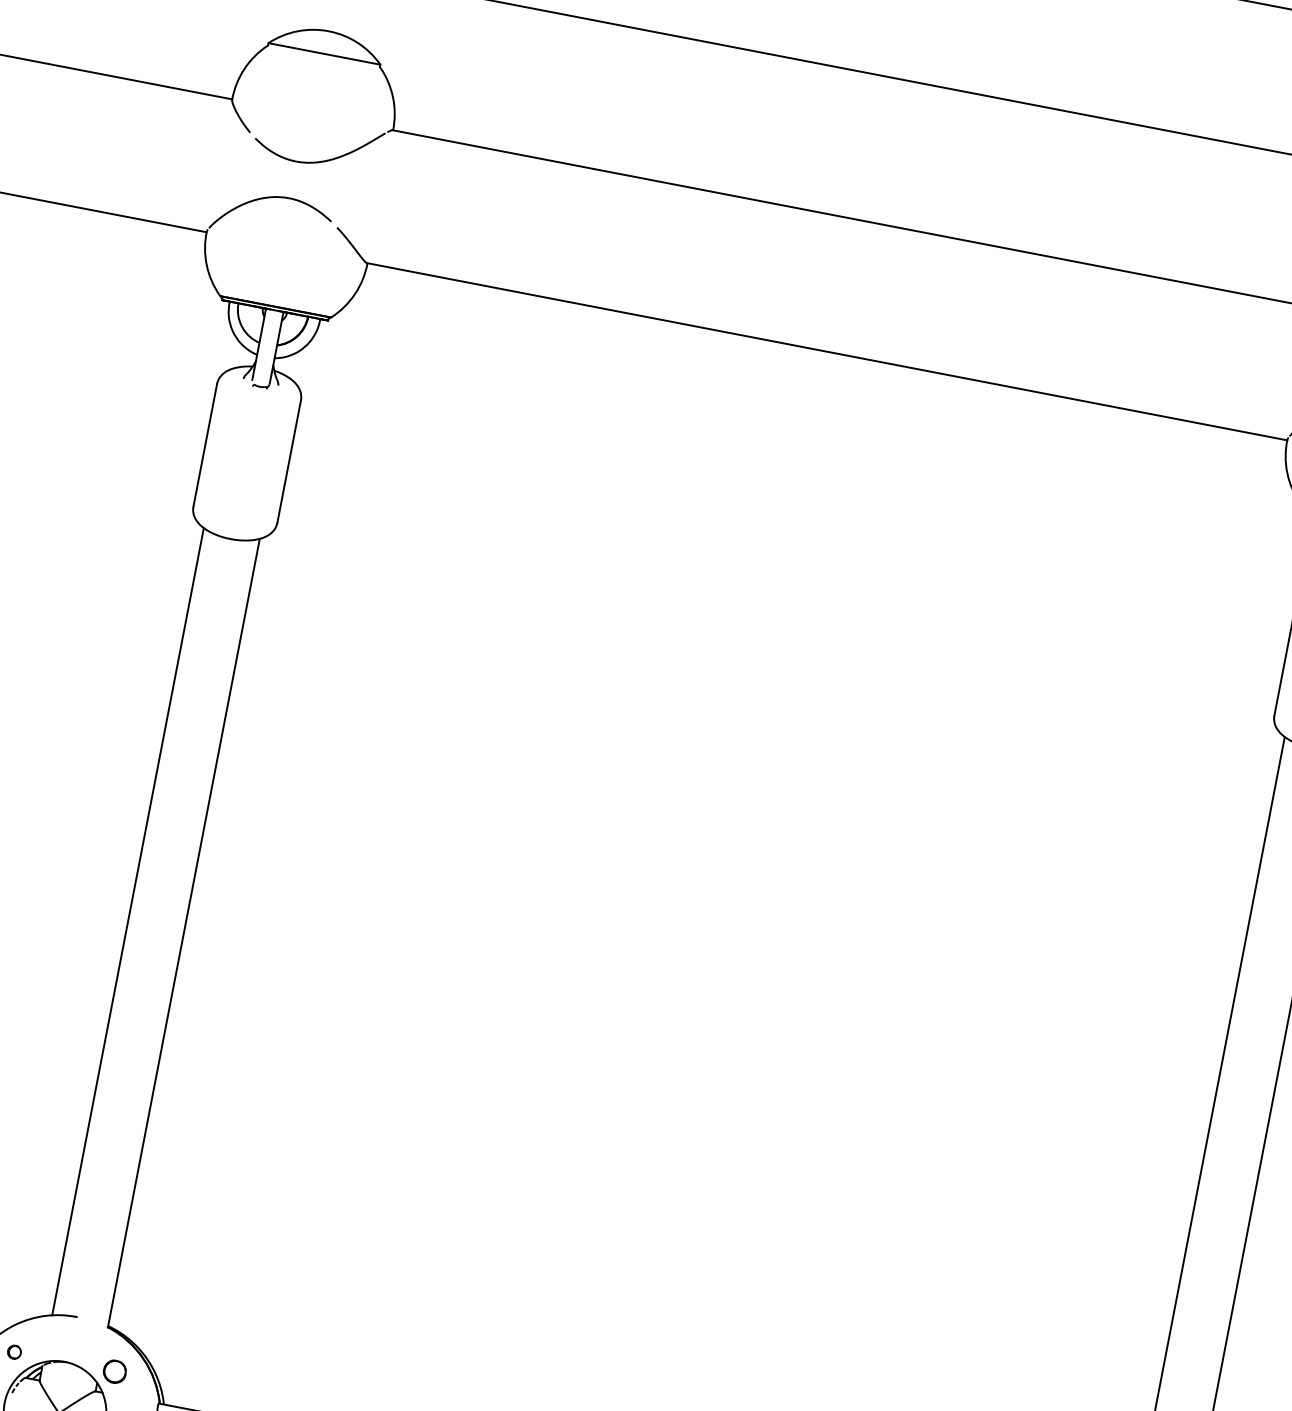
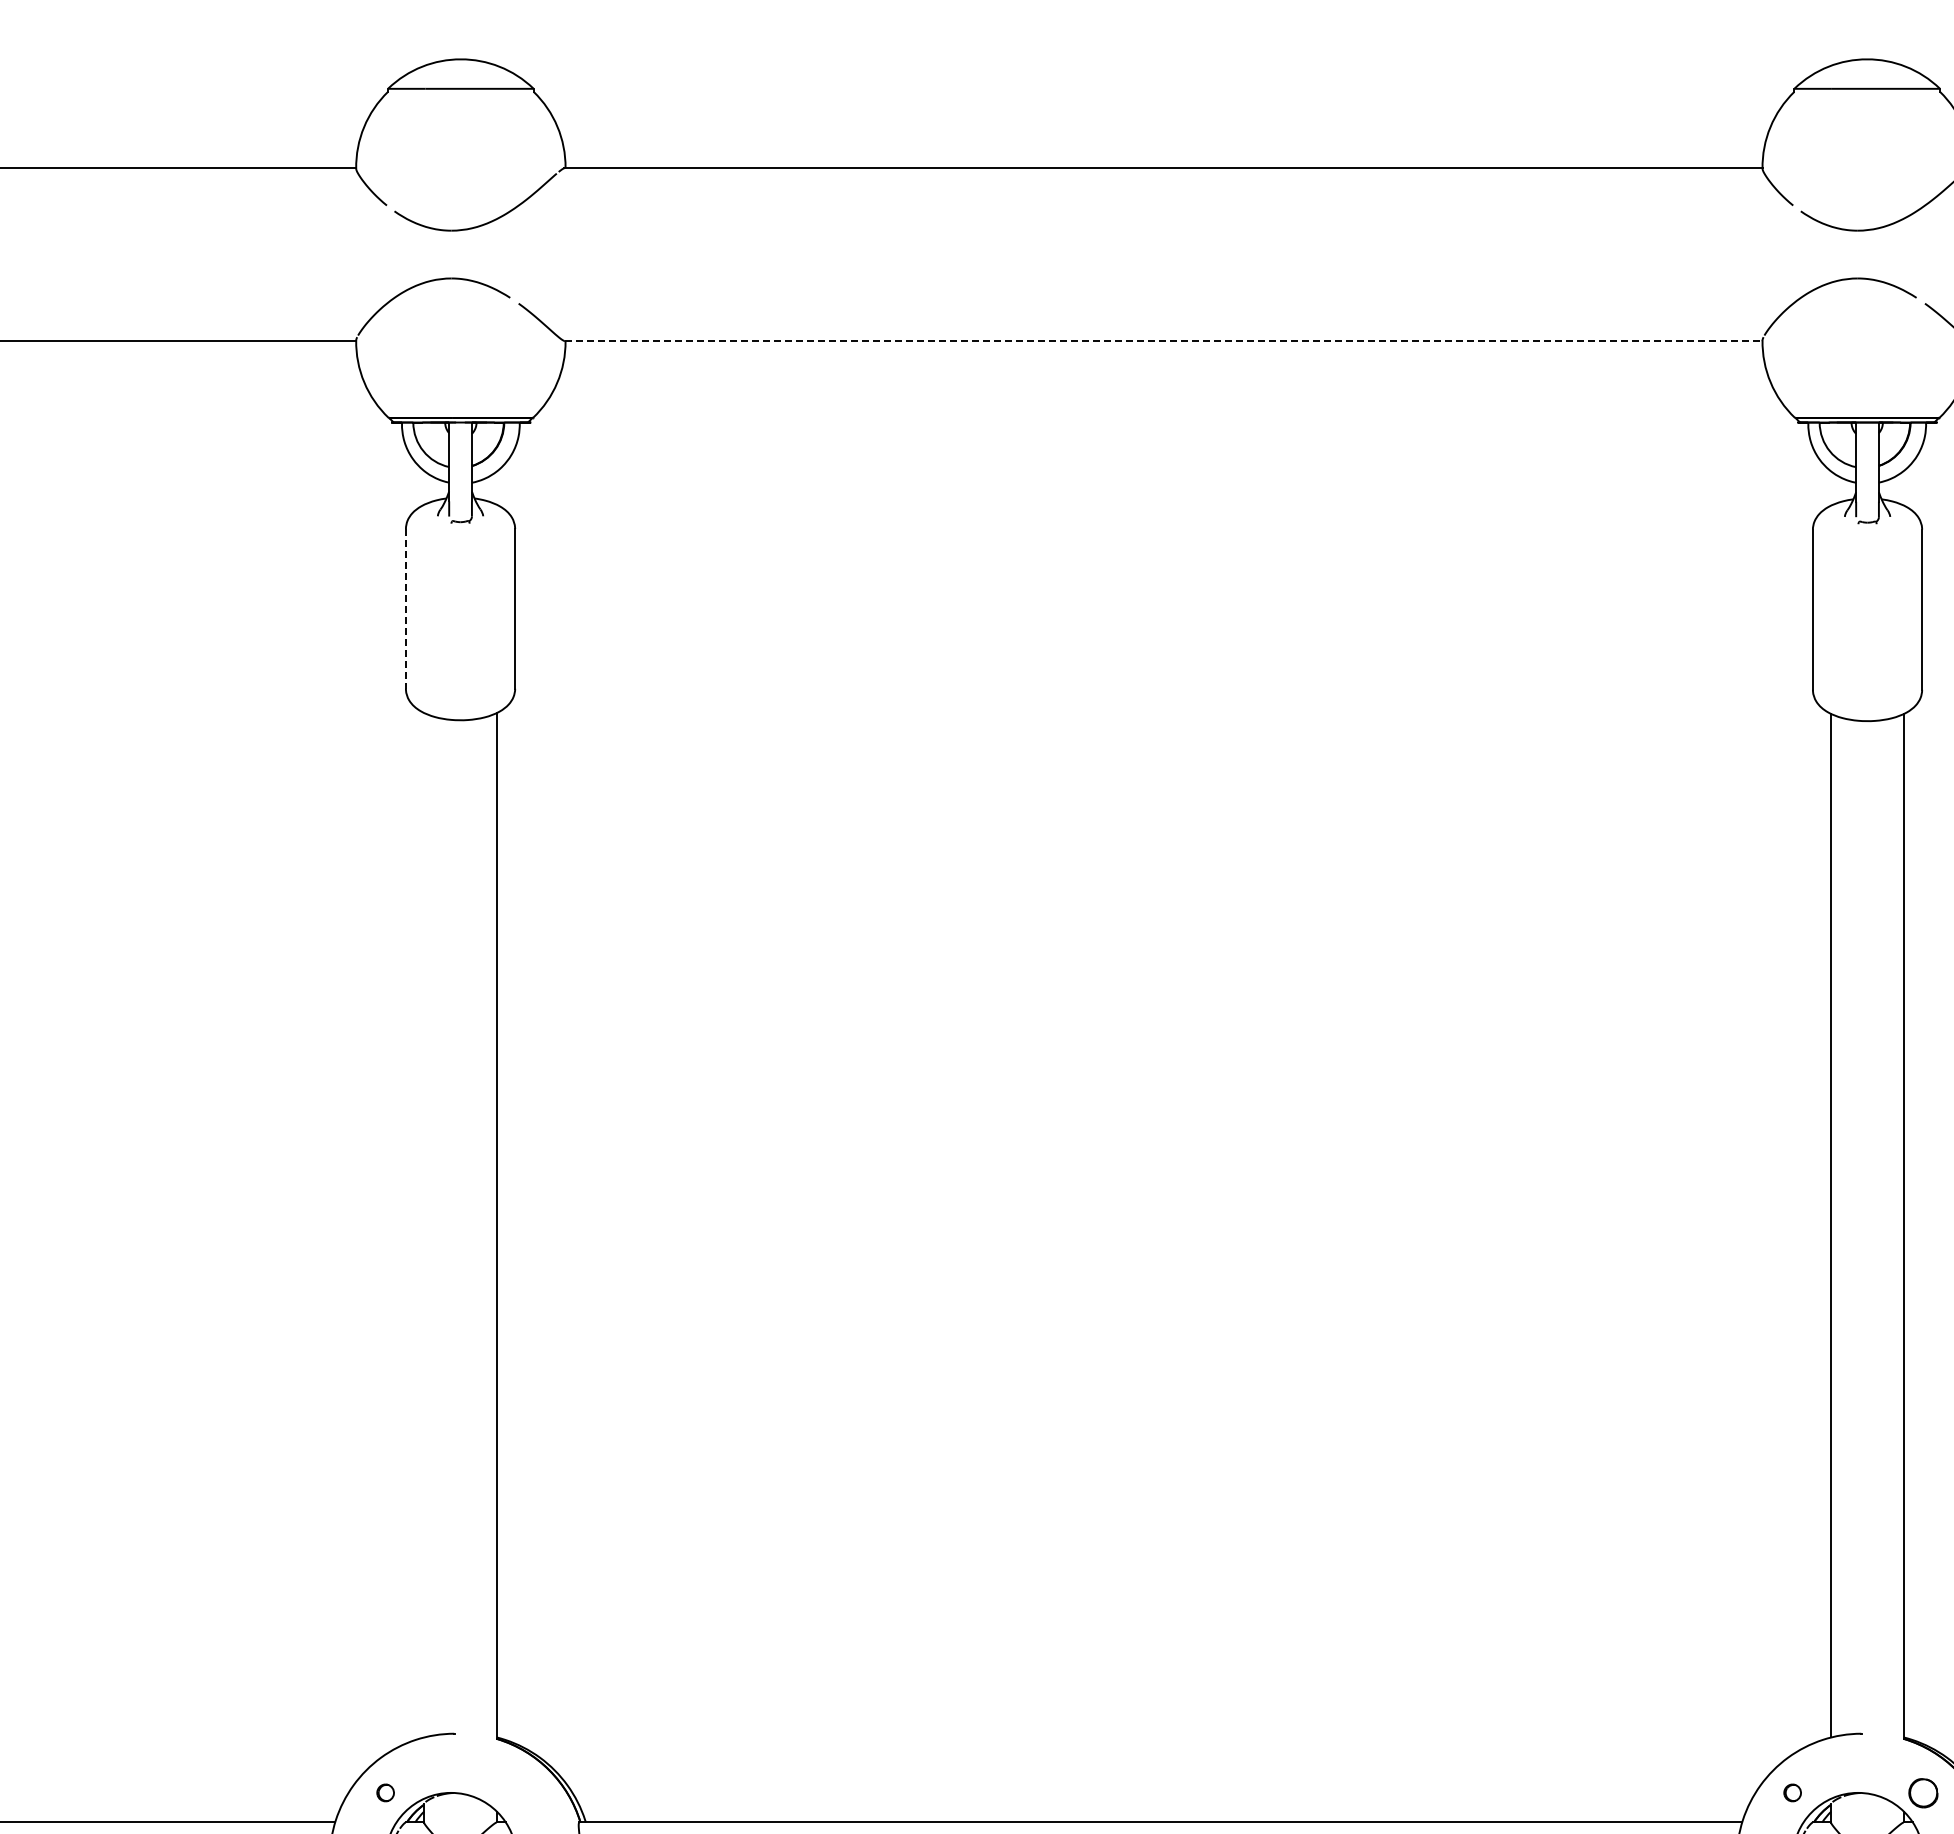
line: (826, 352) -> (1163, 341), solid -> dashed
line: (204, 445) -> (405, 608), solid -> dashed
line: (128, 921) -> (424, 1225), removed
part: (114, 1372) -> (516, 1793), removed

